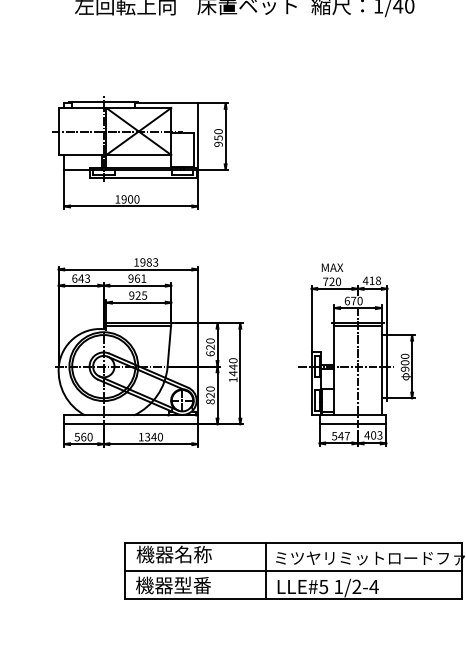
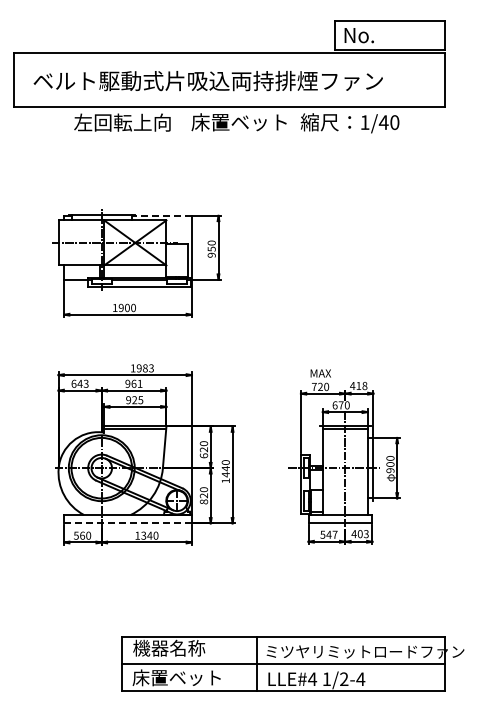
line: (167, 102) -> (162, 215), solid -> dashed
line: (131, 424) -> (128, 523), solid -> dashed
text: (181, 585) -> (176, 677), 機器型番 -> 床置ベット
text: (323, 587) -> (312, 679), LLE#5 -> LLE#4

